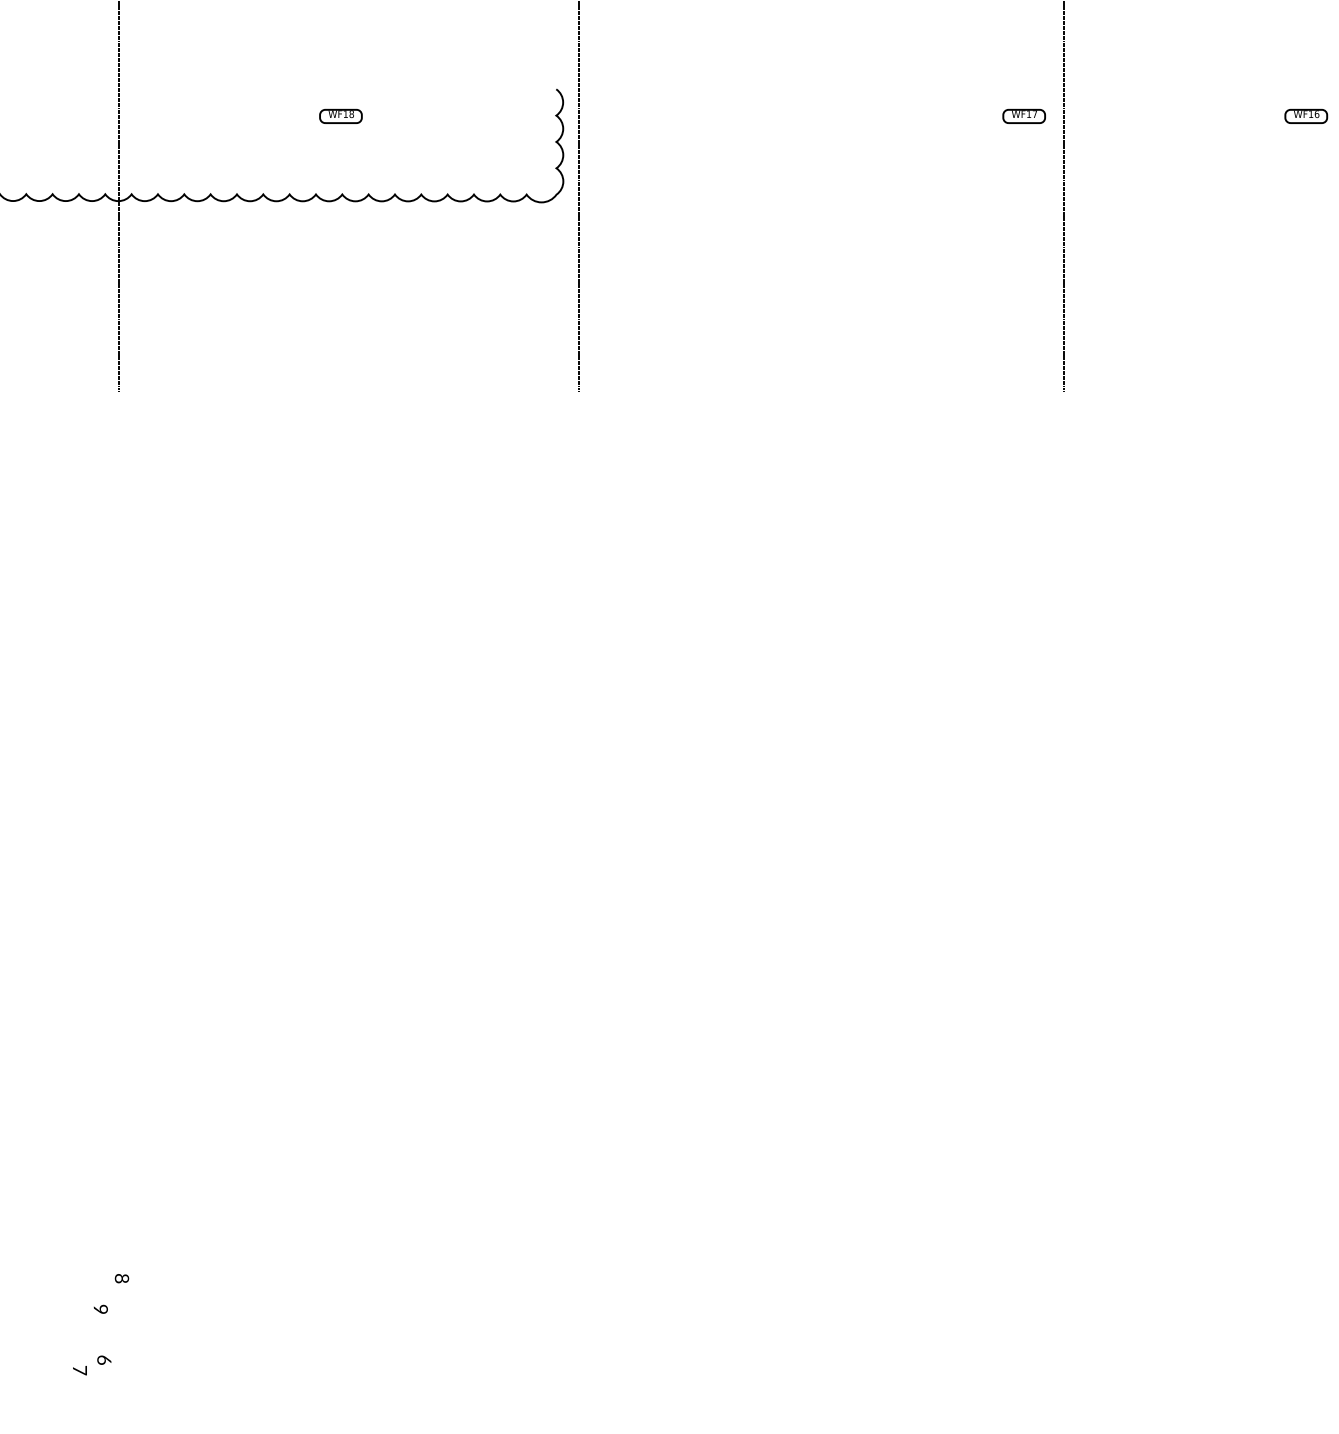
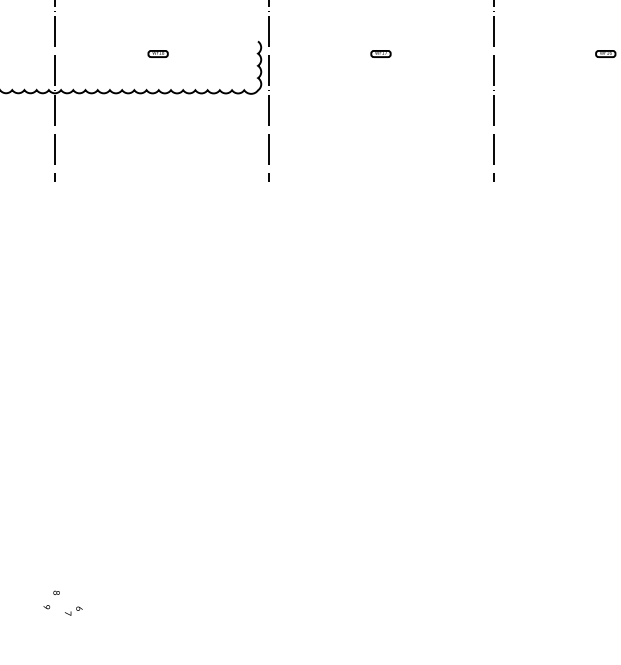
part: (1023, 115) -> (380, 53), moved
text: (91, 1363) -> (73, 610), moved

